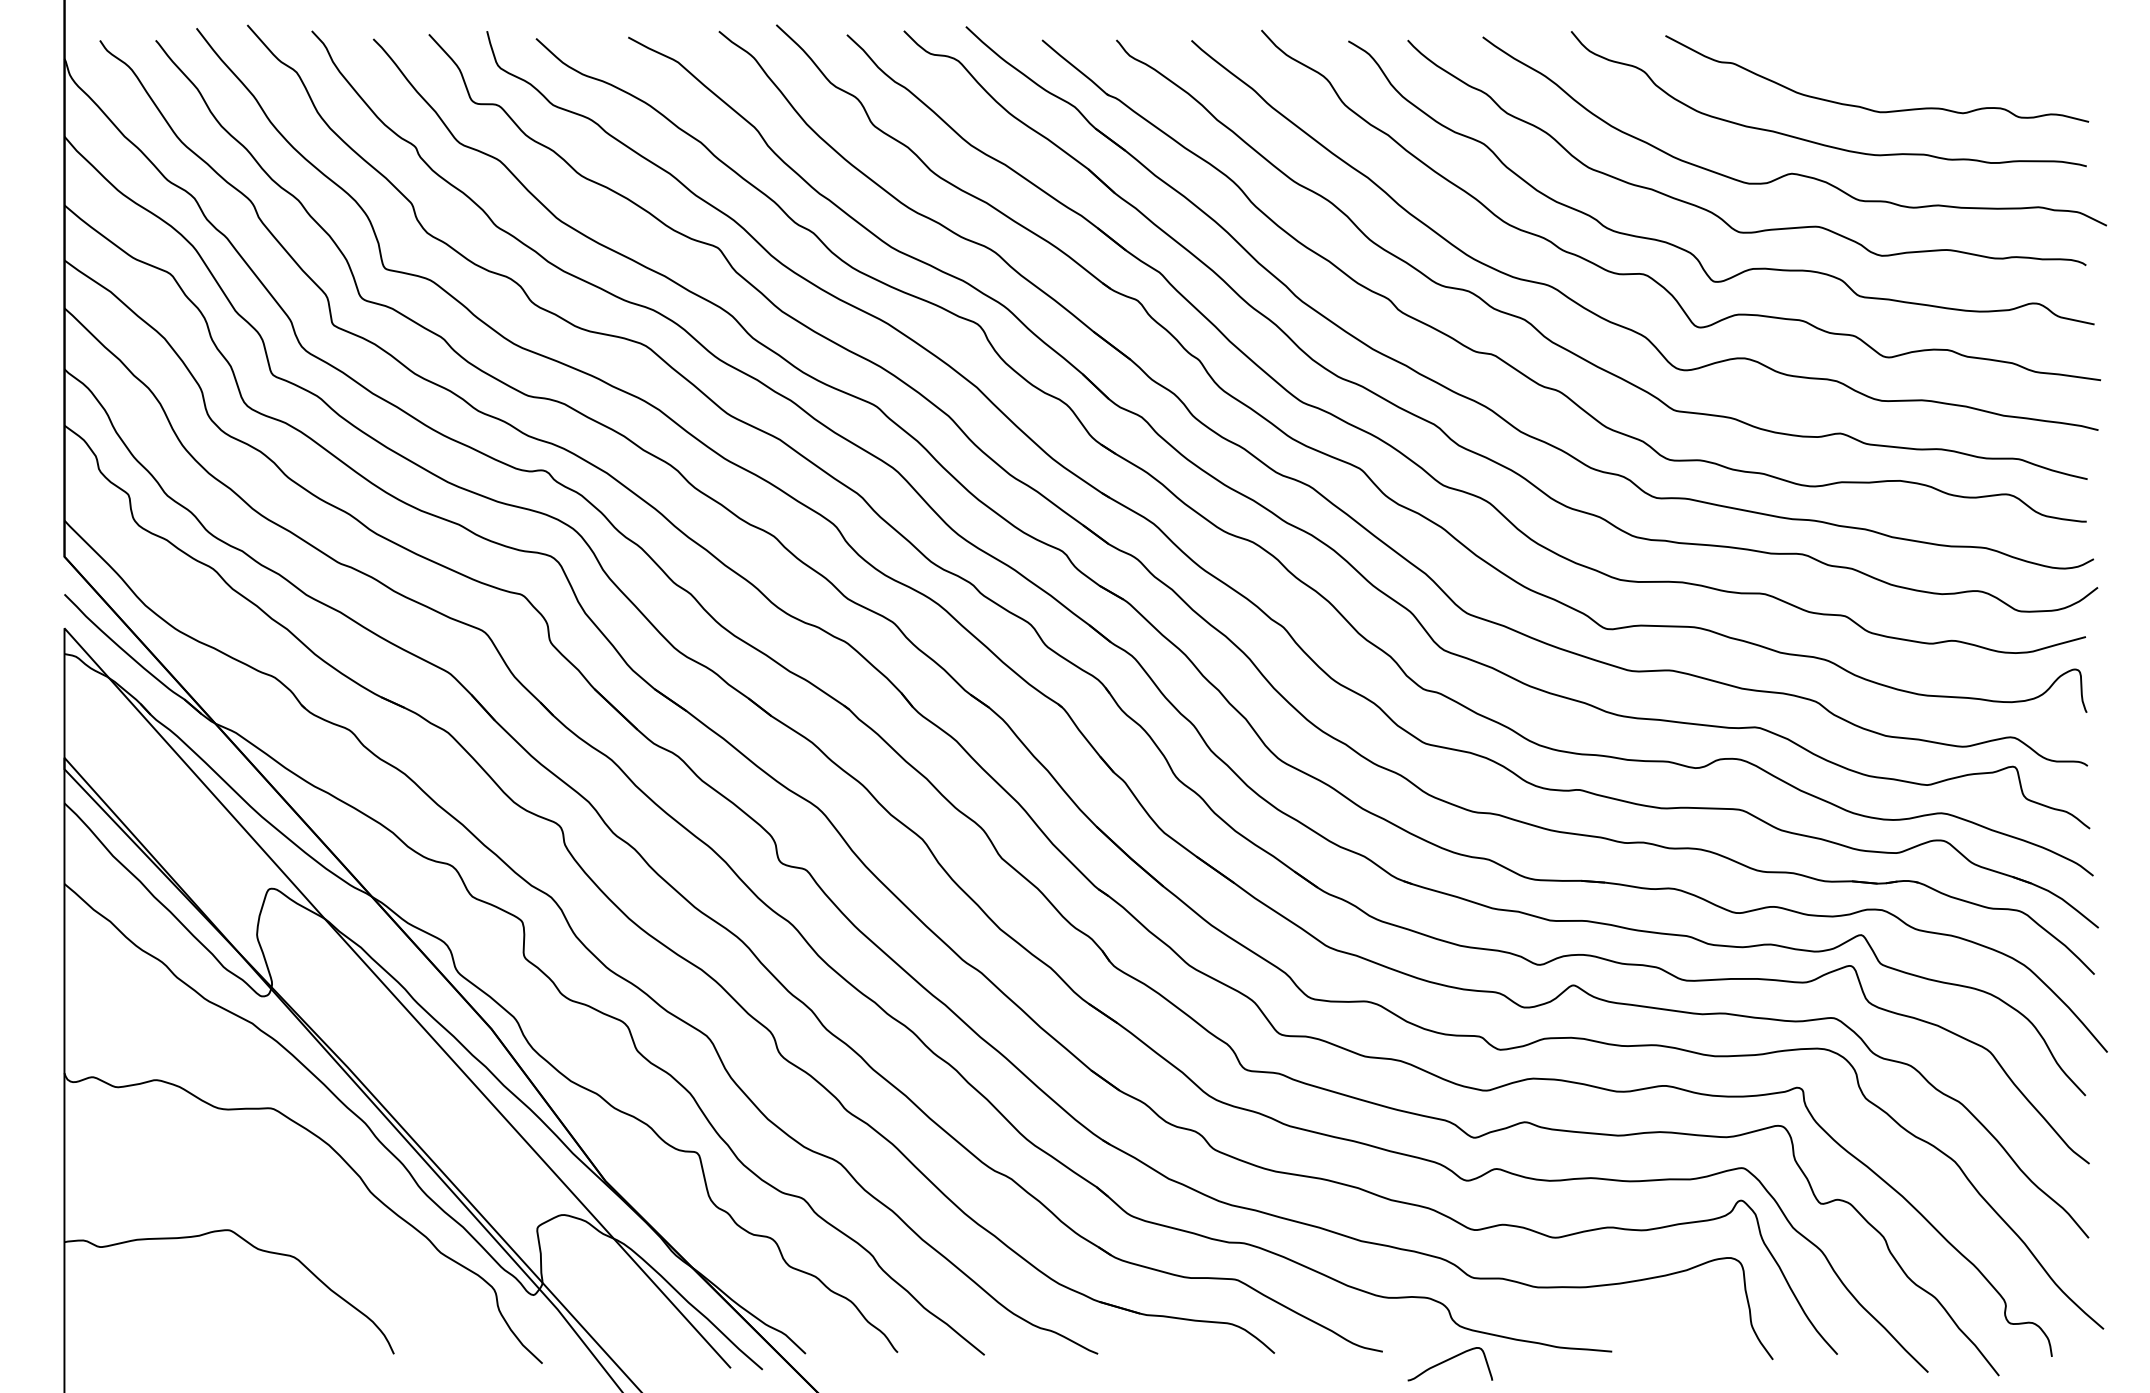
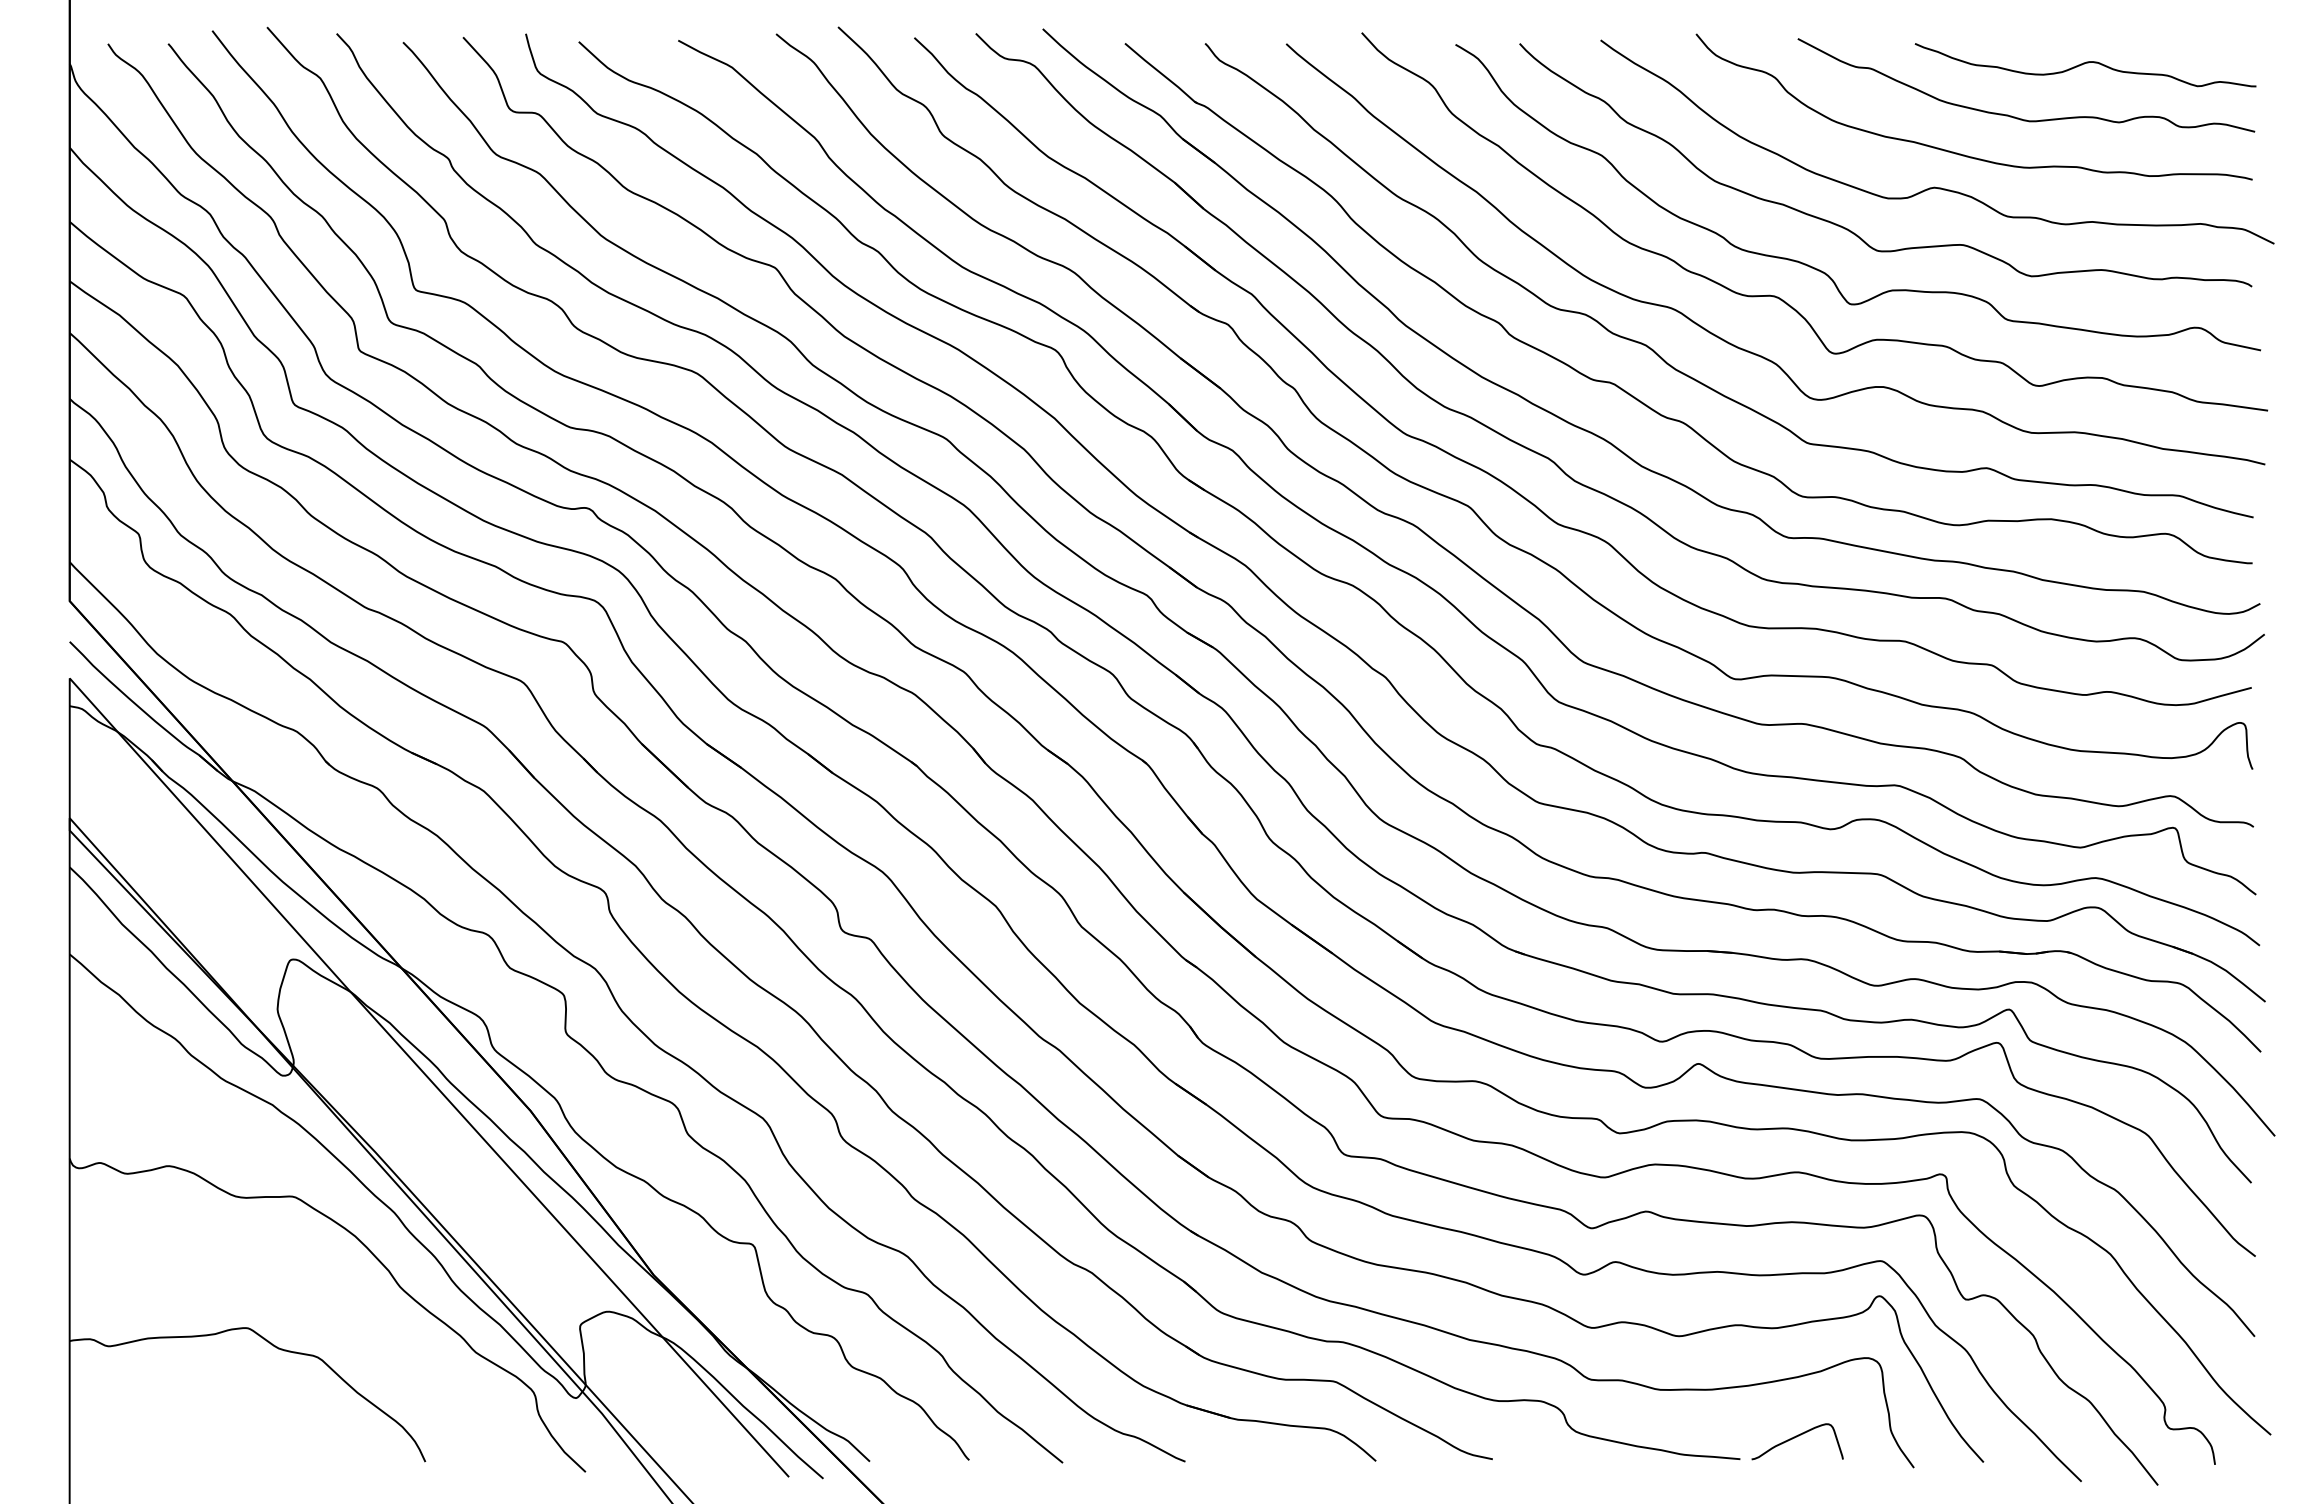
curve: (1930, 59) -> (2084, 64), added
curve: (1449, 1360) -> (1796, 1437), moved

